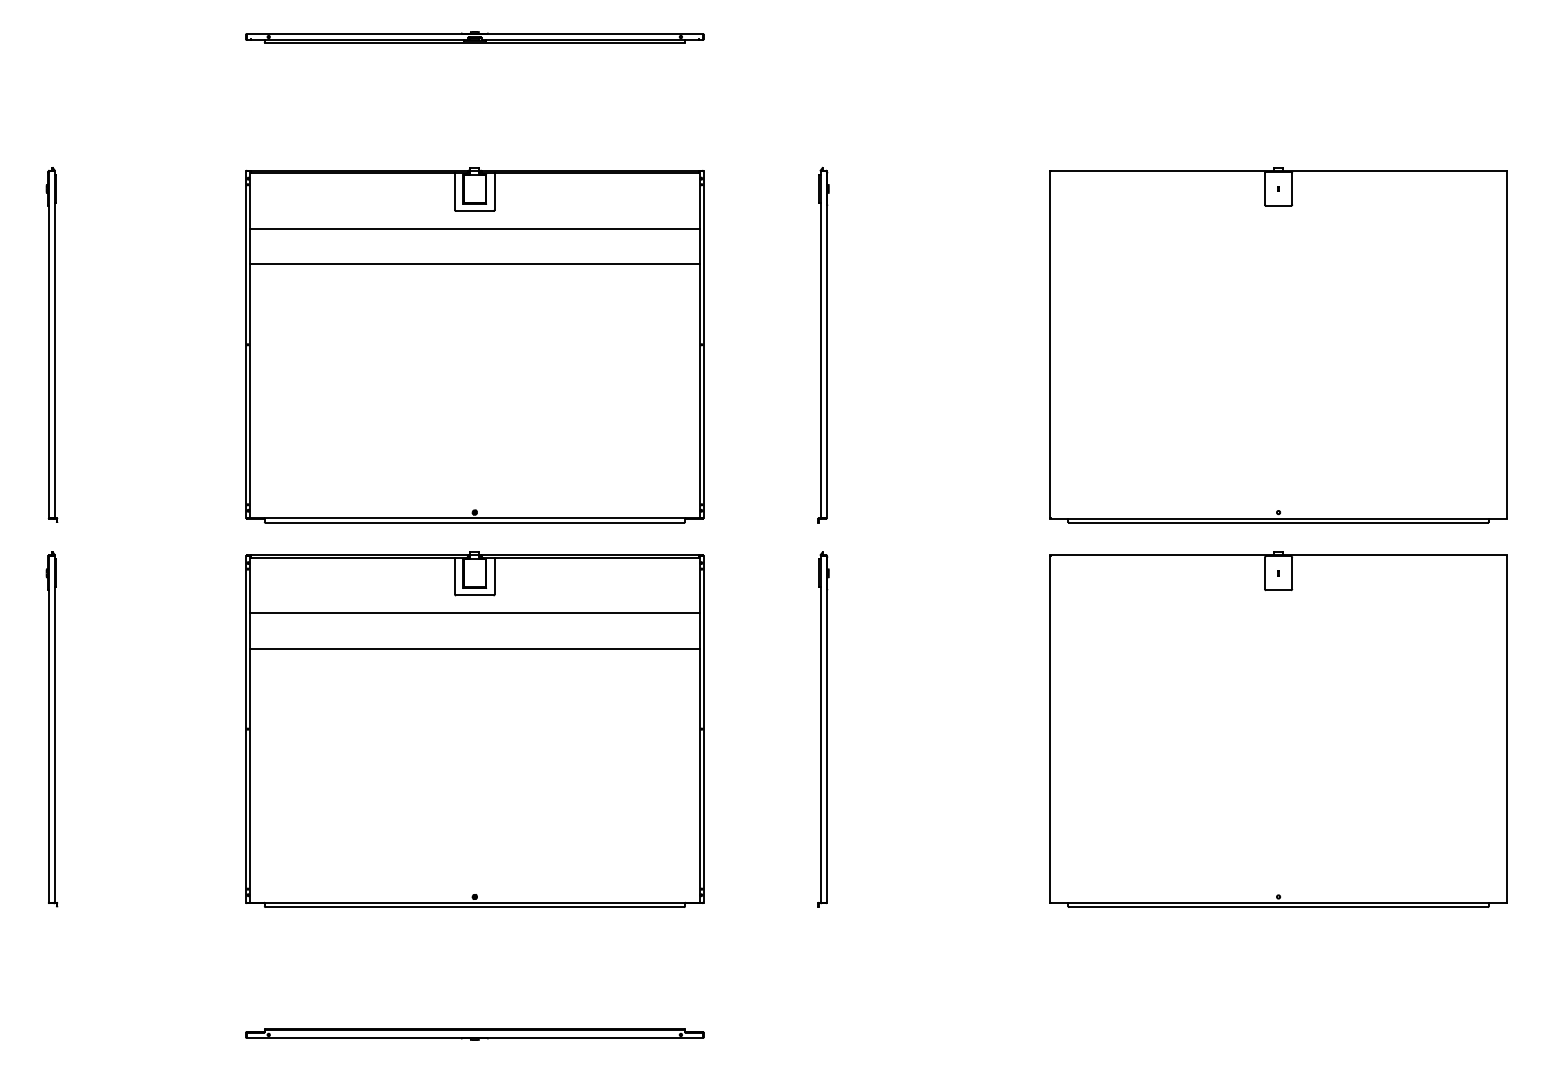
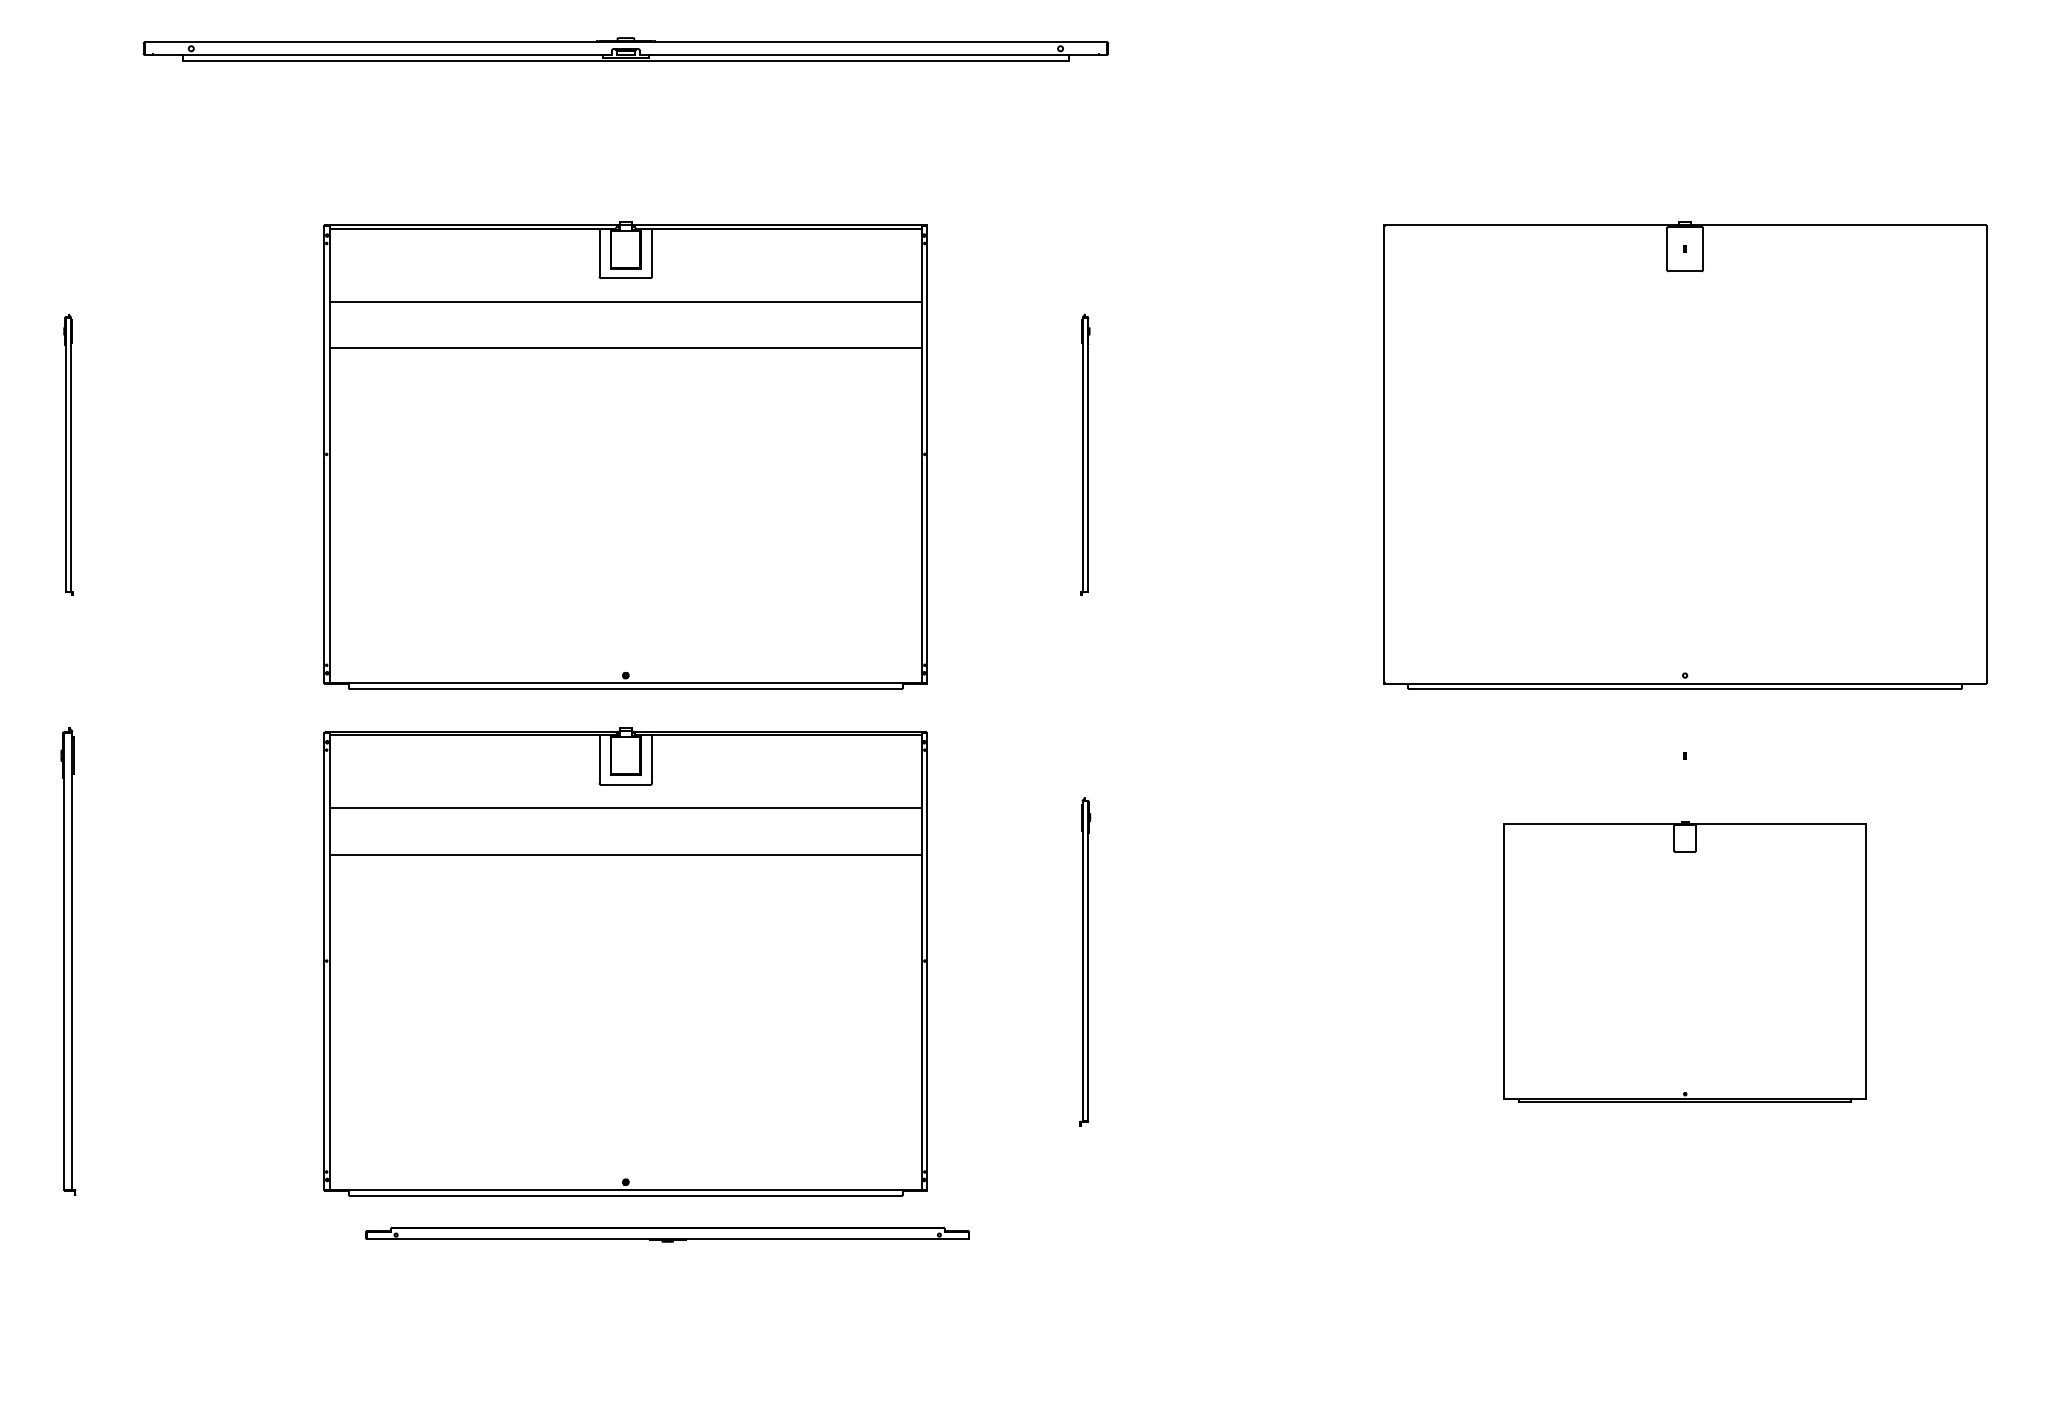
part: (474, 36) -> (625, 48), size x1.6
part: (52, 344) -> (68, 454), size x0.6
part: (823, 344) -> (1085, 454), size x0.6
part: (823, 729) -> (1085, 961), size x0.7
part: (1278, 729) -> (1685, 961), size x0.6
part: (474, 1034) -> (667, 1234), moved

